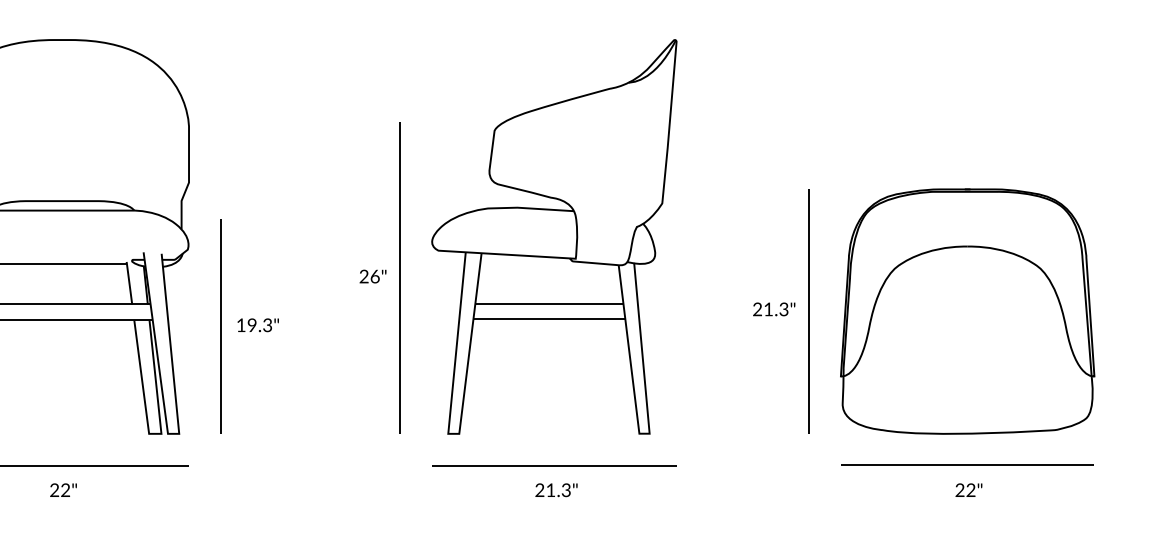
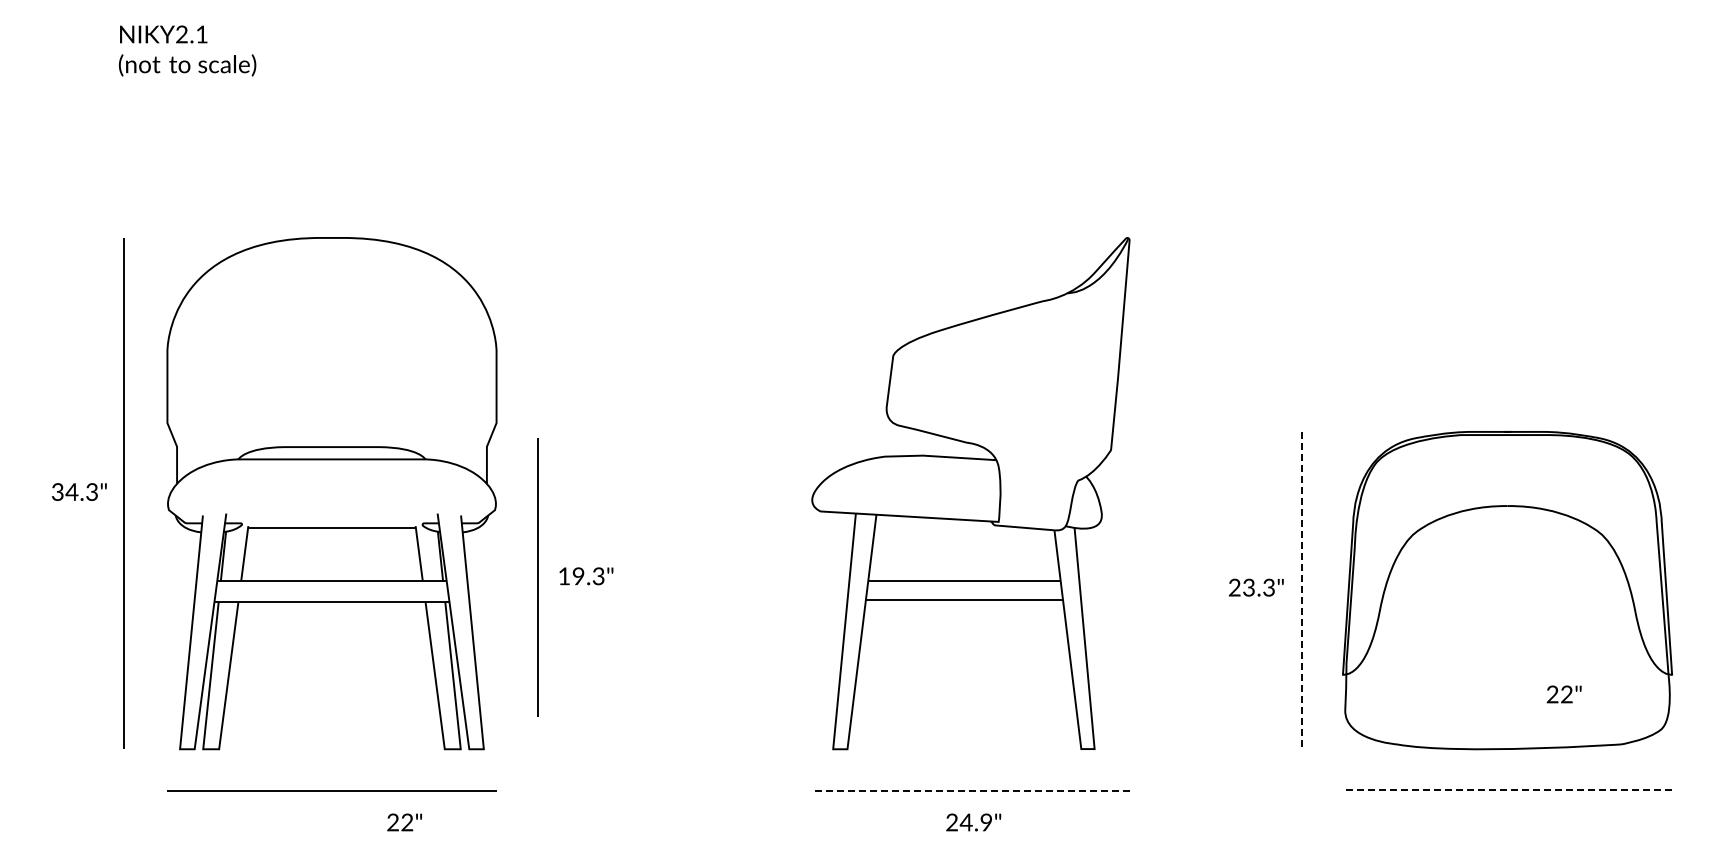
part: (379, 277) -> (744, 546), removed
text: (768, 309) -> (1248, 587), 21.3" -> 23.3"
line: (808, 311) -> (1301, 590), solid -> dashed
part: (249, 326) -> (575, 577), moved
line: (967, 464) -> (1507, 789), solid -> dashed
line: (554, 465) -> (970, 790), solid -> dashed
text: (63, 490) -> (404, 822), moved
text: (557, 490) -> (975, 822), 21.3" -> 24.9"
text: (968, 490) -> (1563, 694), moved

